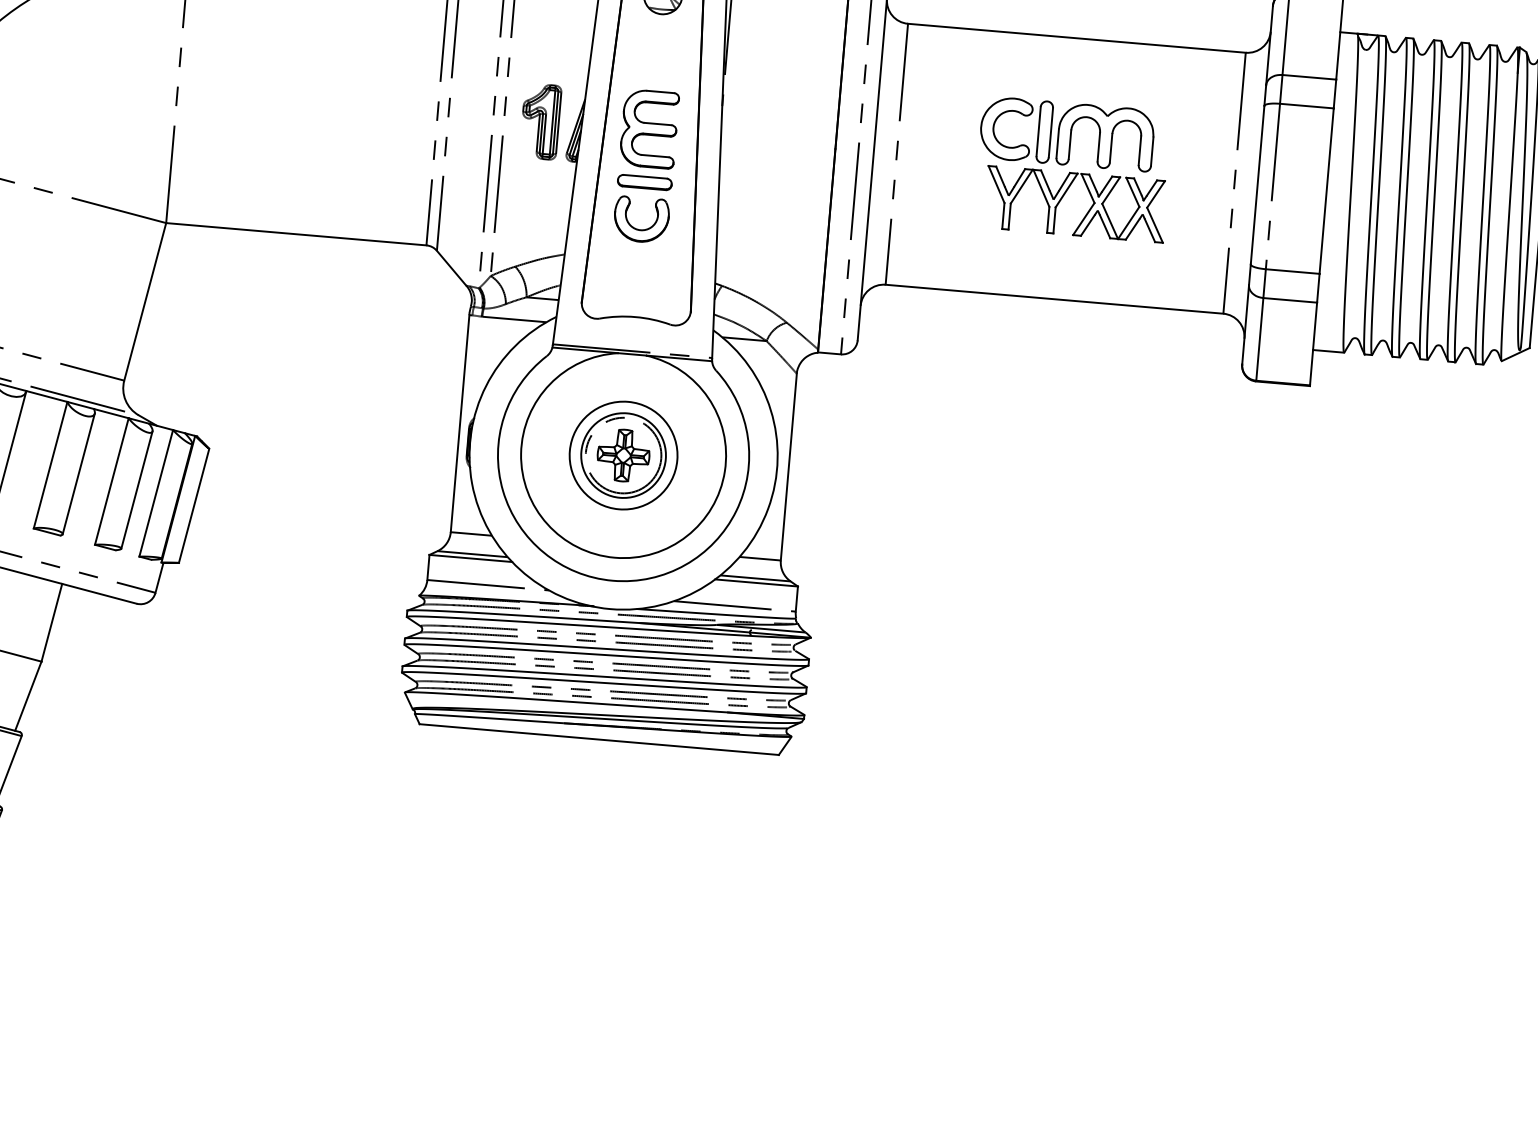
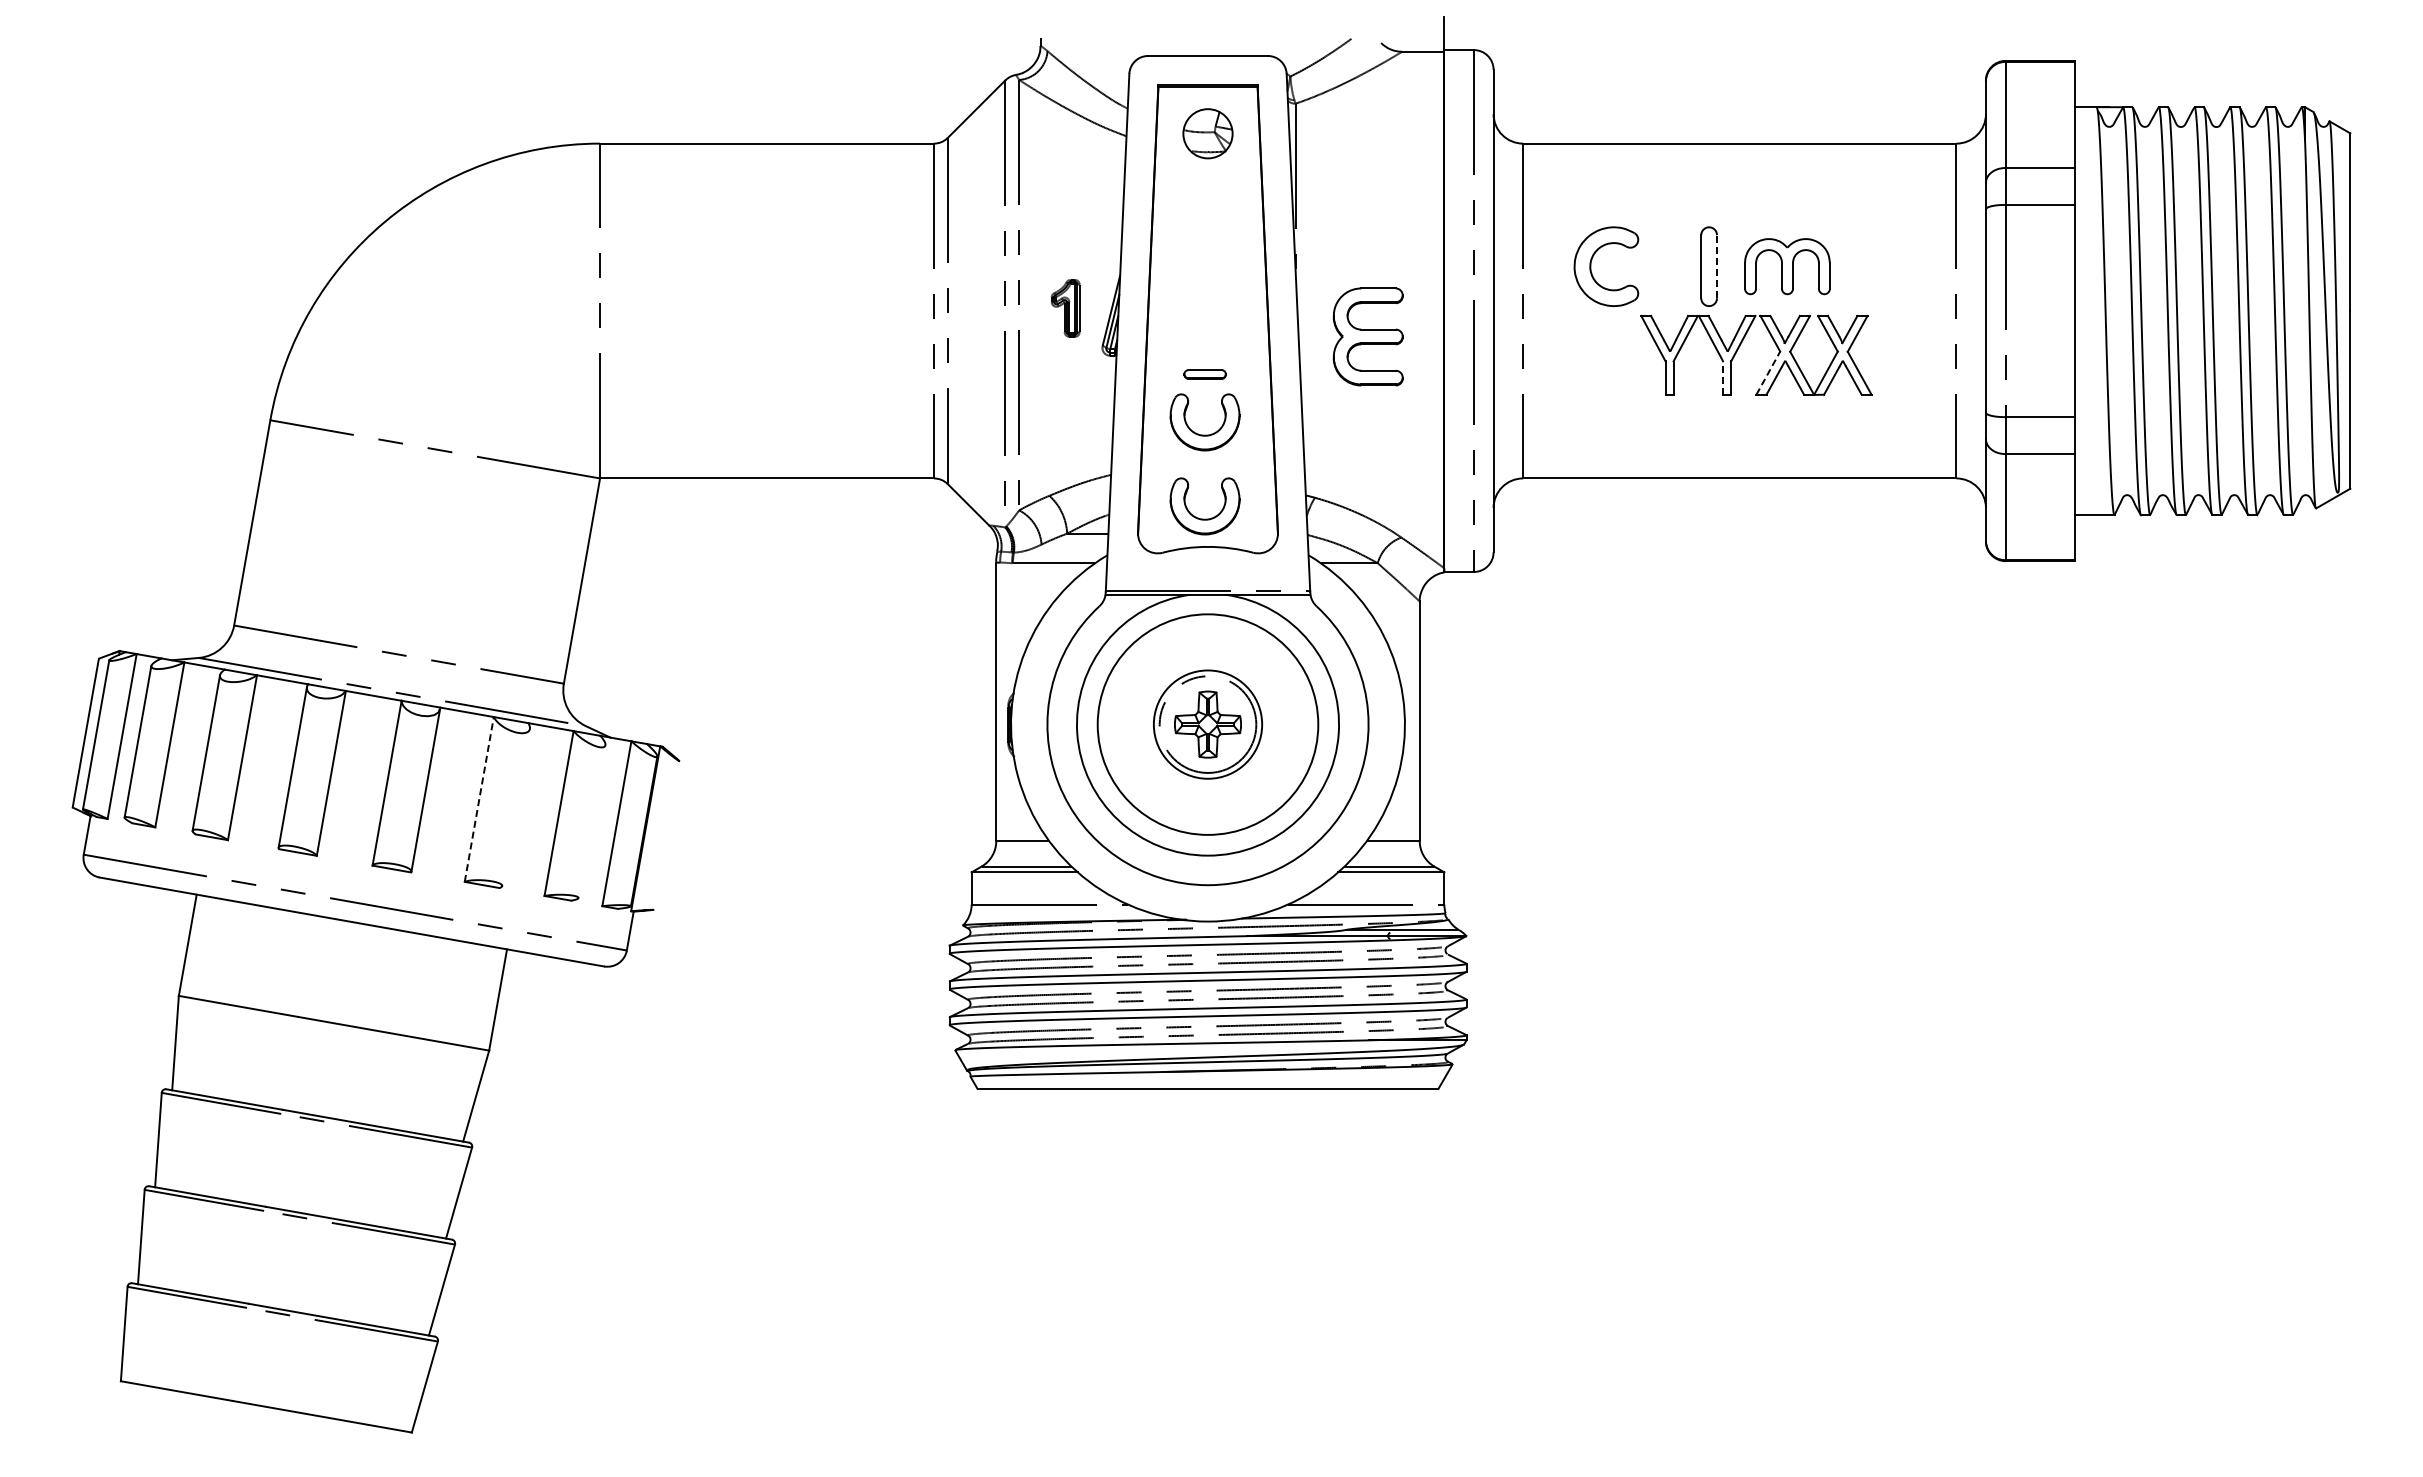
part: (540, 121) -> (1065, 308), size x0.6
part: (994, 127) -> (1591, 266), moved
part: (648, 128) -> (1367, 336), moved
line: (1051, 132) -> (1717, 266), solid -> dashed
part: (1105, 137) -> (1787, 266), size x0.7
part: (644, 182) -> (1204, 374), size x0.6
line: (1083, 219) -> (1768, 373), solid -> dashed
line: (1048, 220) -> (1723, 378), solid -> dashed
part: (634, 294) -> (1204, 518), added
circle: (623, 455) -> (1207, 724), size x1.6
line: (50, 465) -> (479, 799), solid -> dashed
line: (79, 473) -> (516, 807), removed
line: (136, 489) -> (591, 821), removed
line: (194, 505) -> (666, 835), removed

